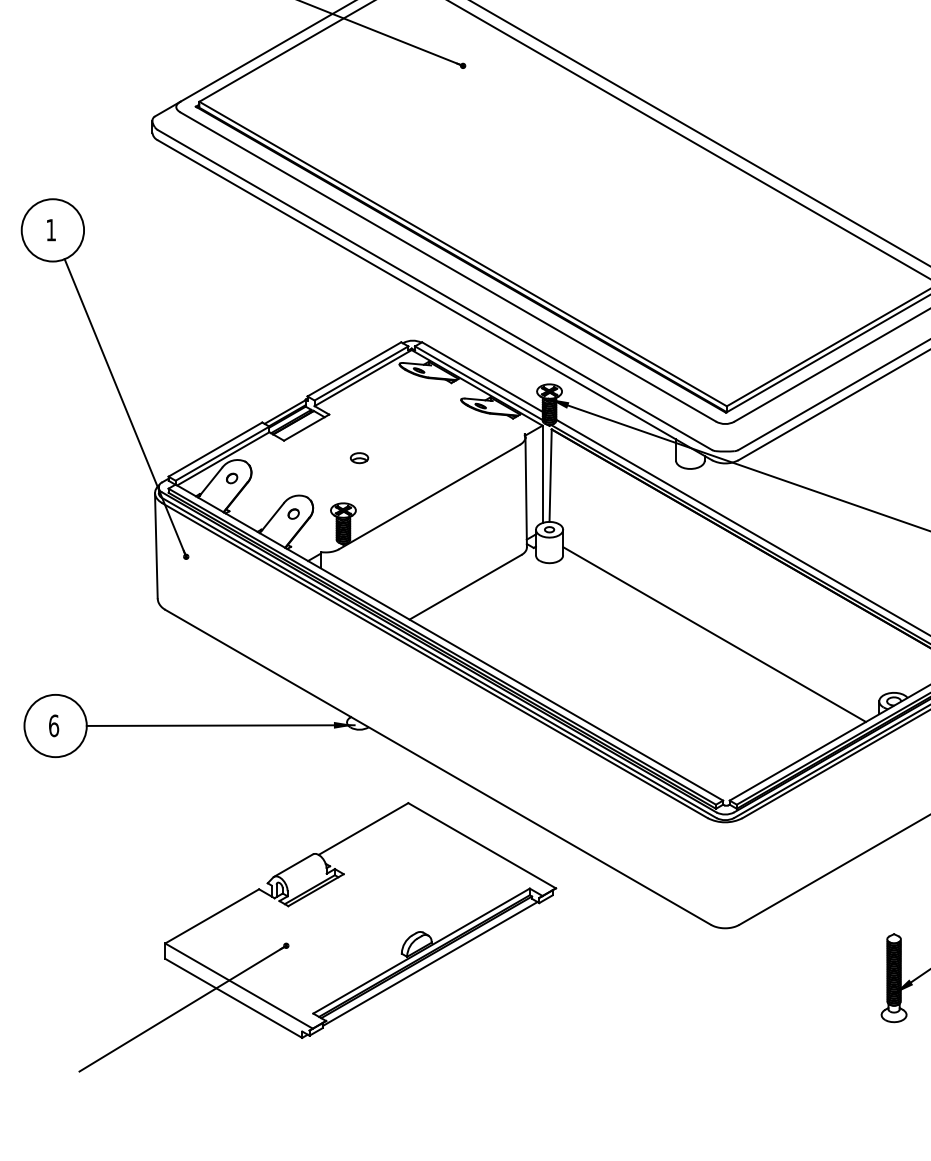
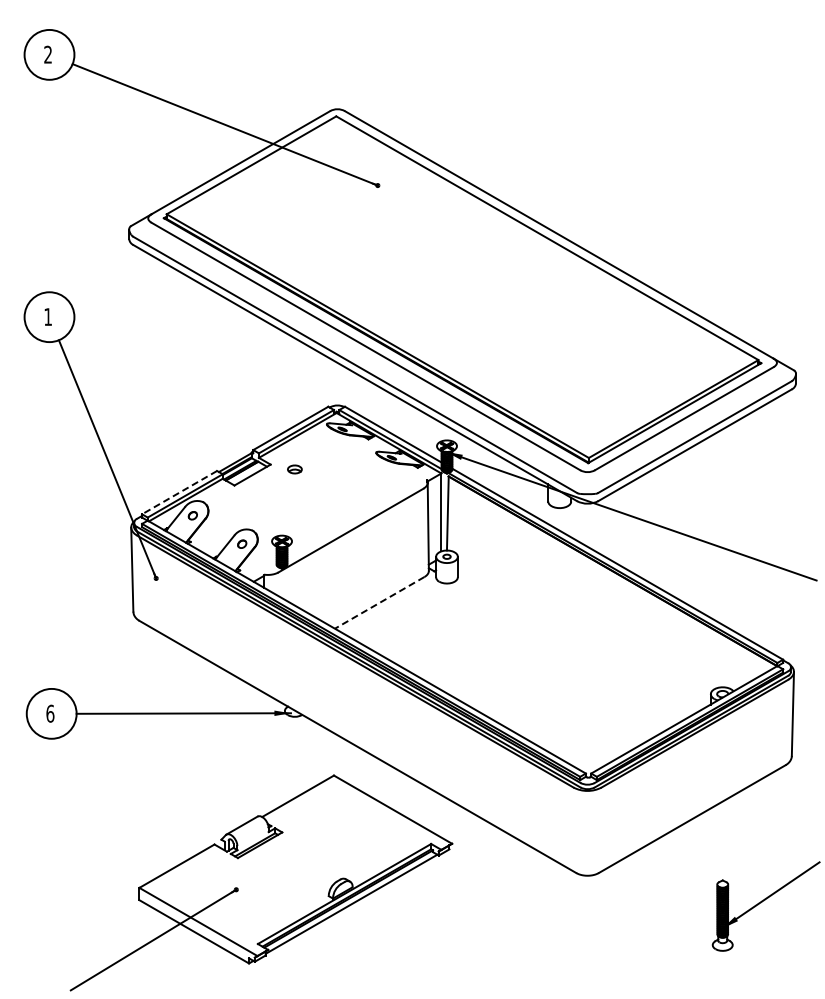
line: (215, 449) -> (179, 492), solid -> dashed
part: (359, 458) -> (294, 469), moved
line: (465, 586) -> (379, 602), solid -> dashed
line: (713, 634) -> (578, 640), removed

